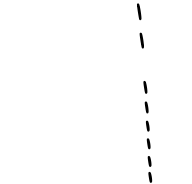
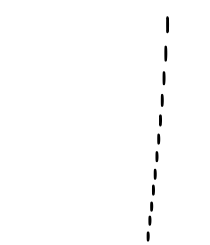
part: (143, 65) -> (163, 78), added

